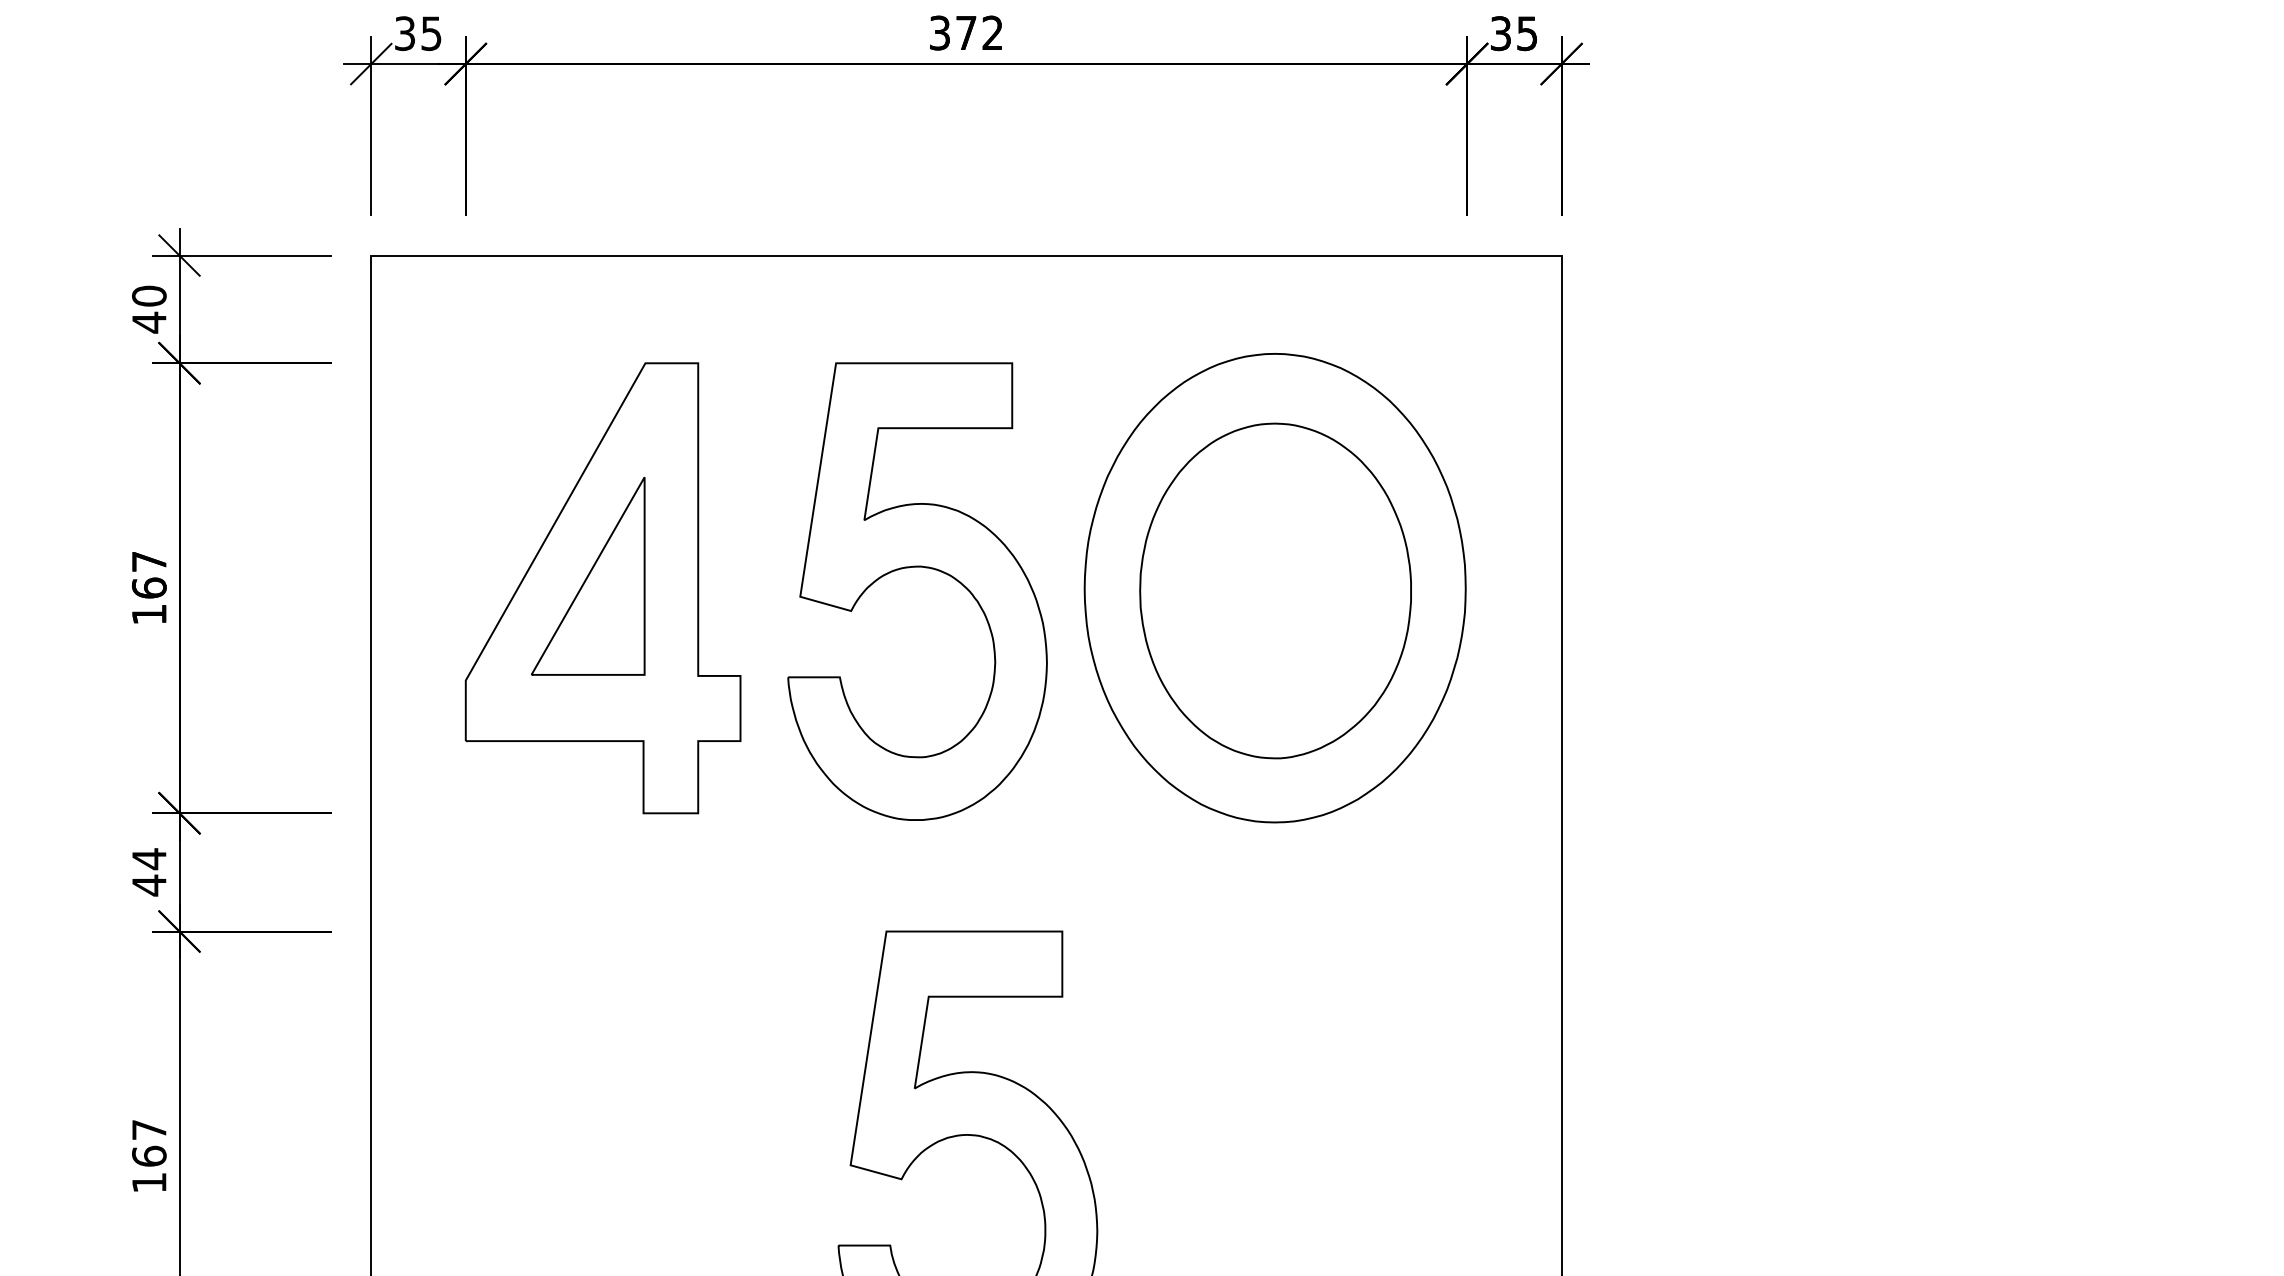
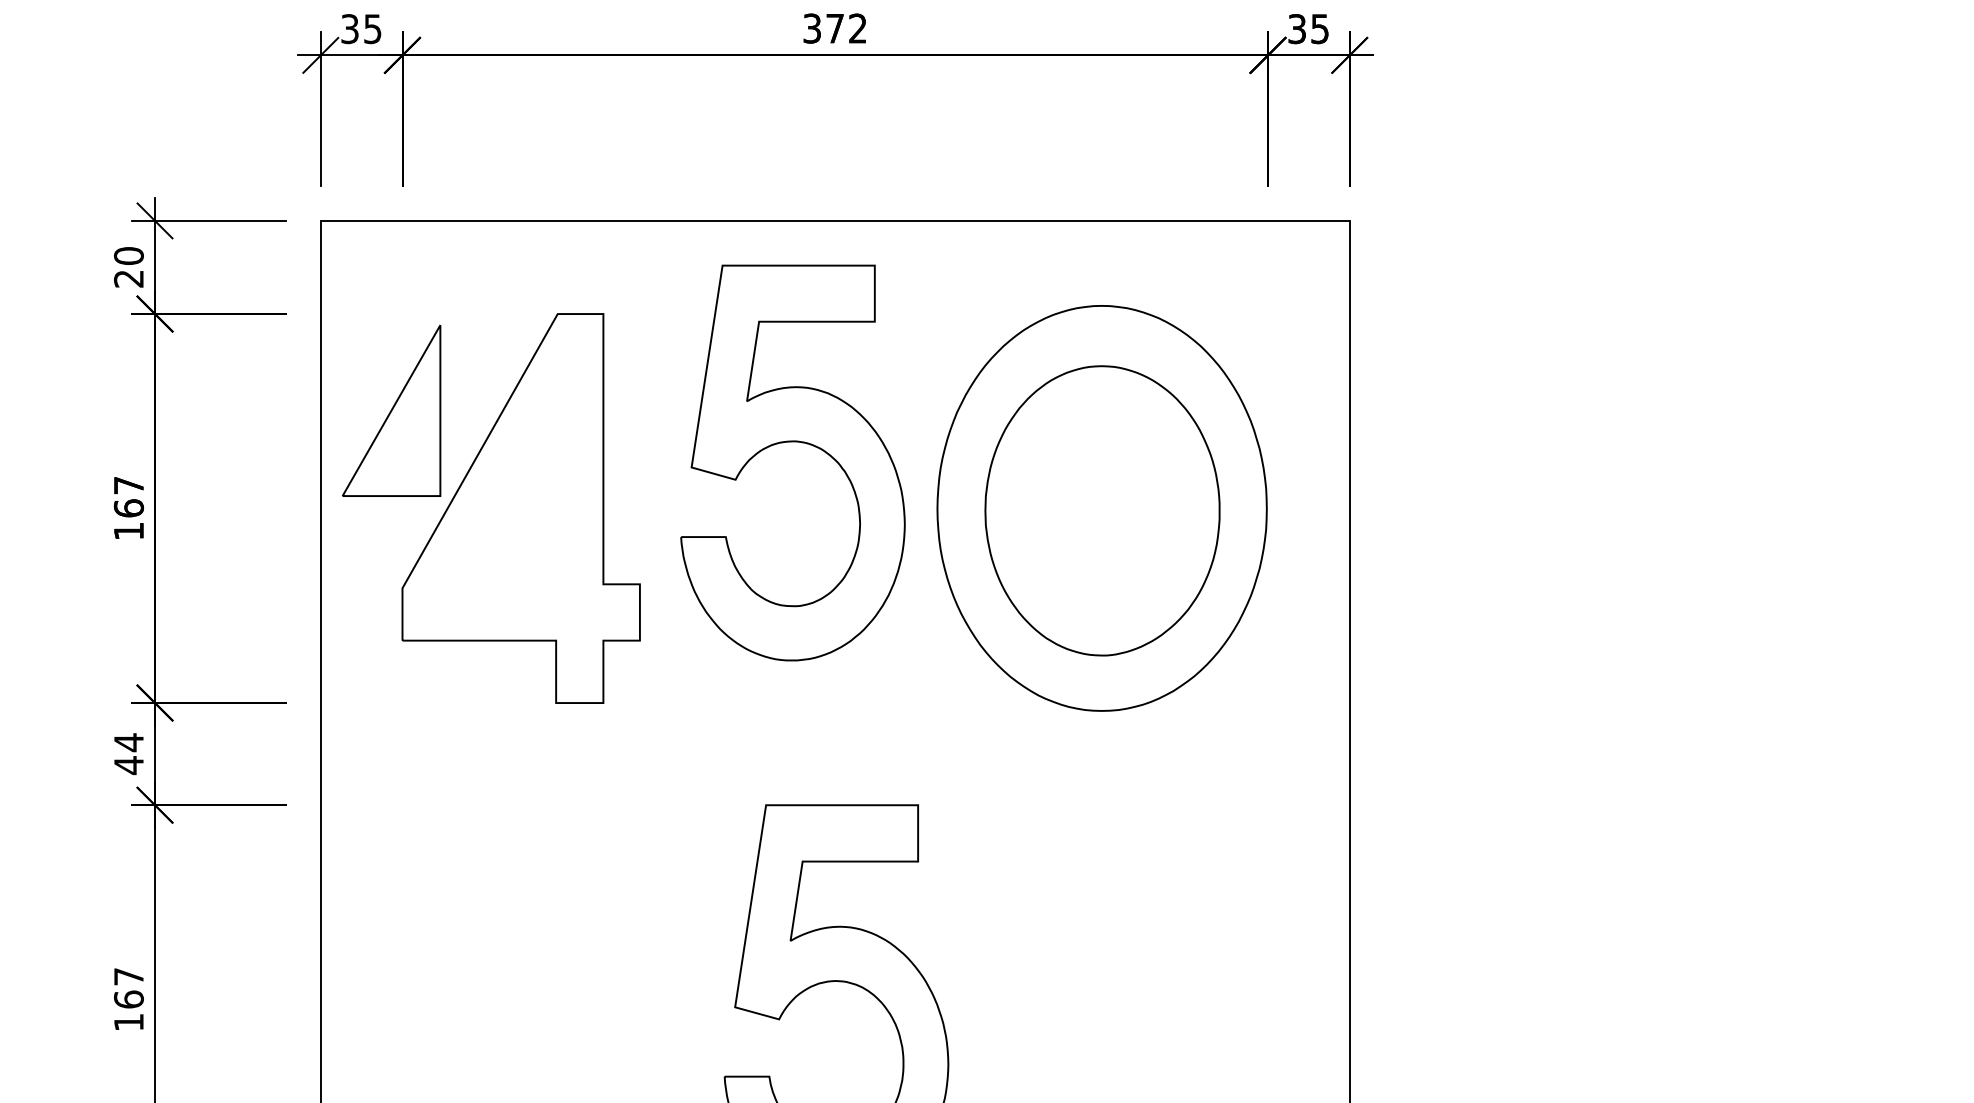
text: (149, 322) -> (129, 278), 40 -> 20
part: (917, 567) -> (792, 442), moved
part: (588, 576) -> (391, 411), moved

